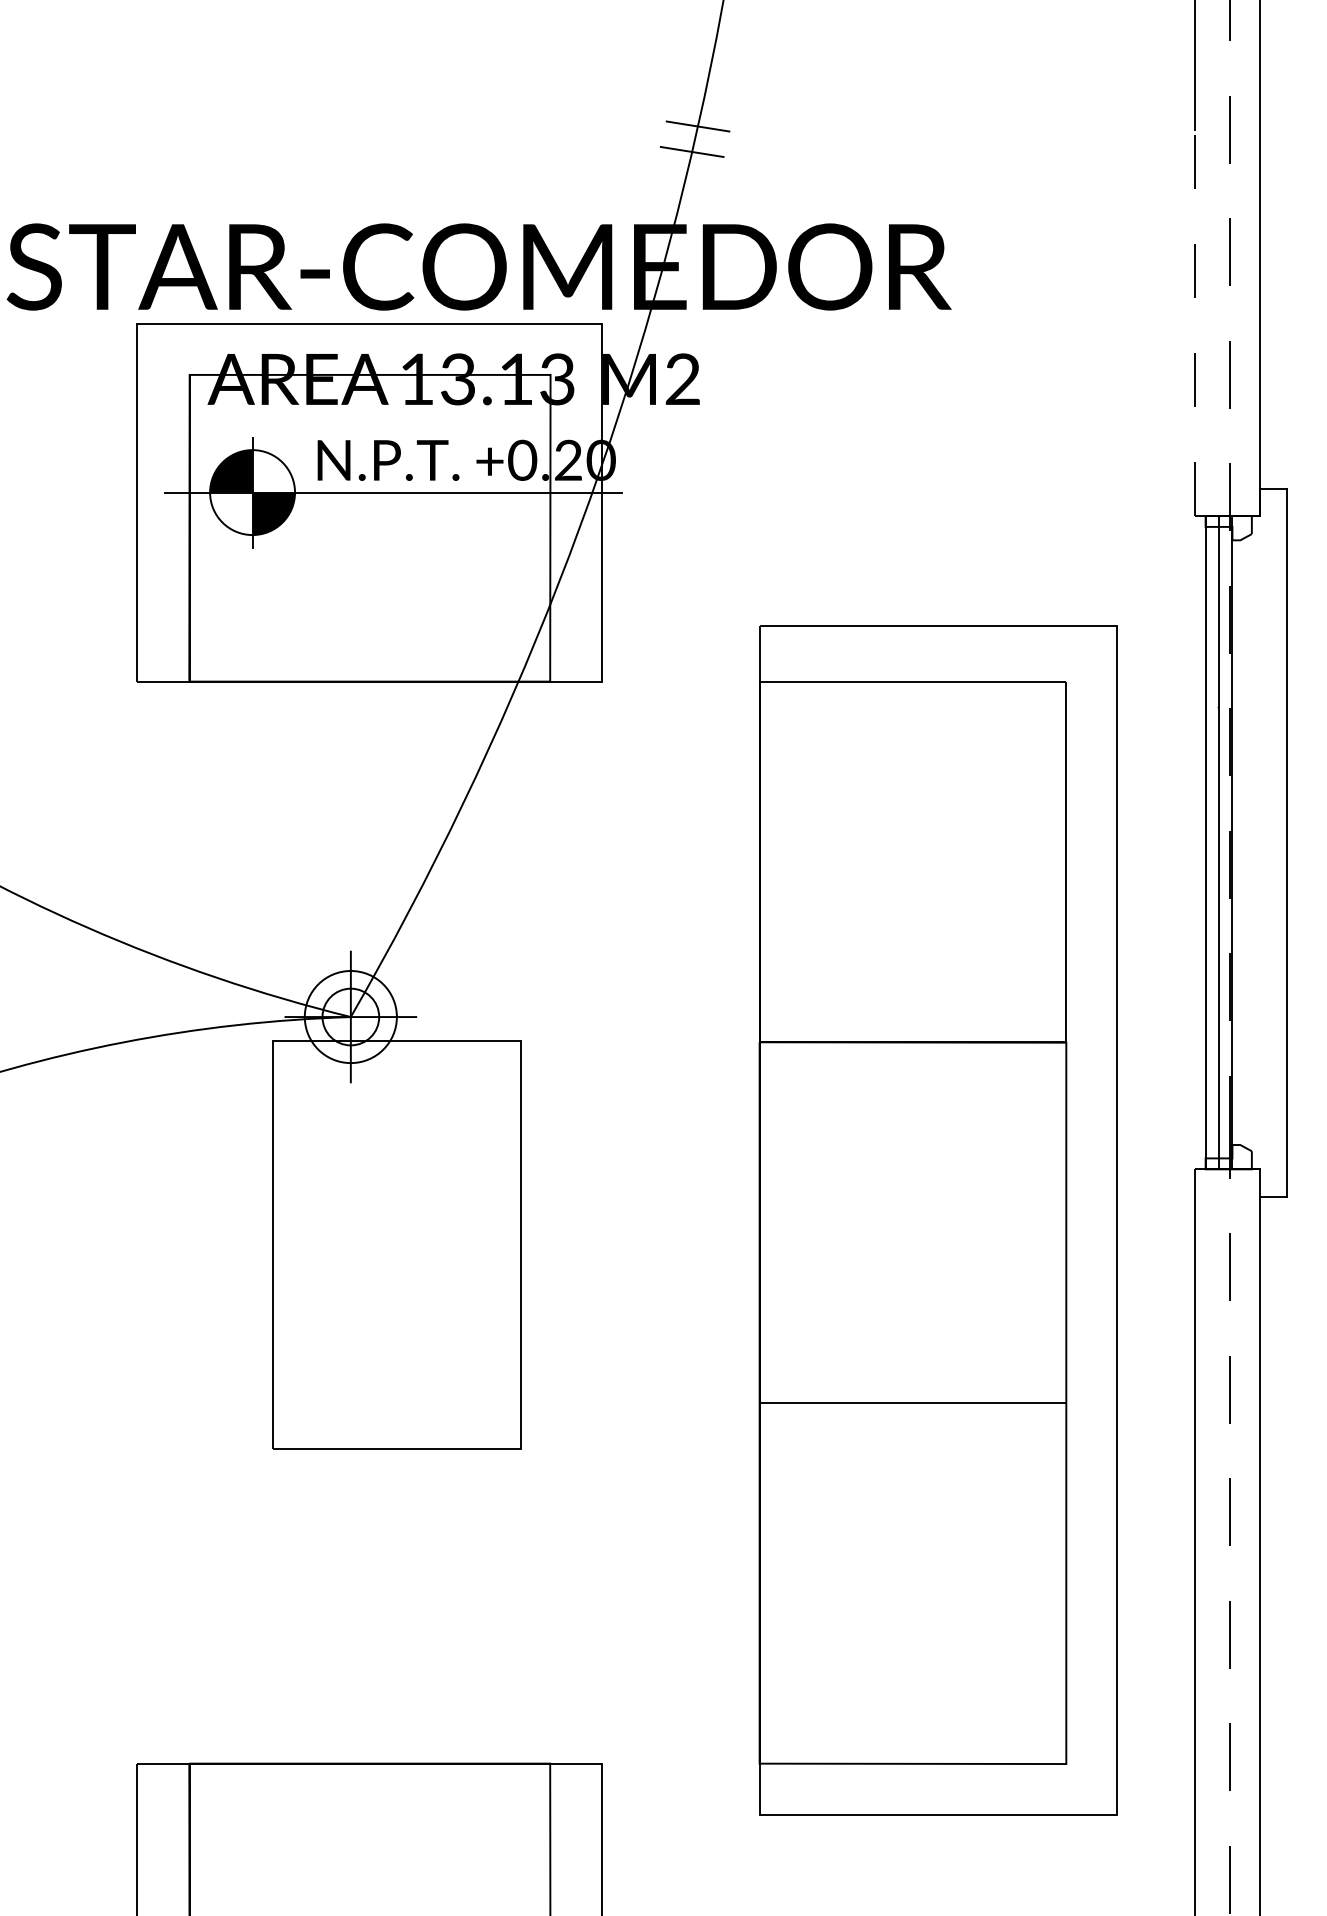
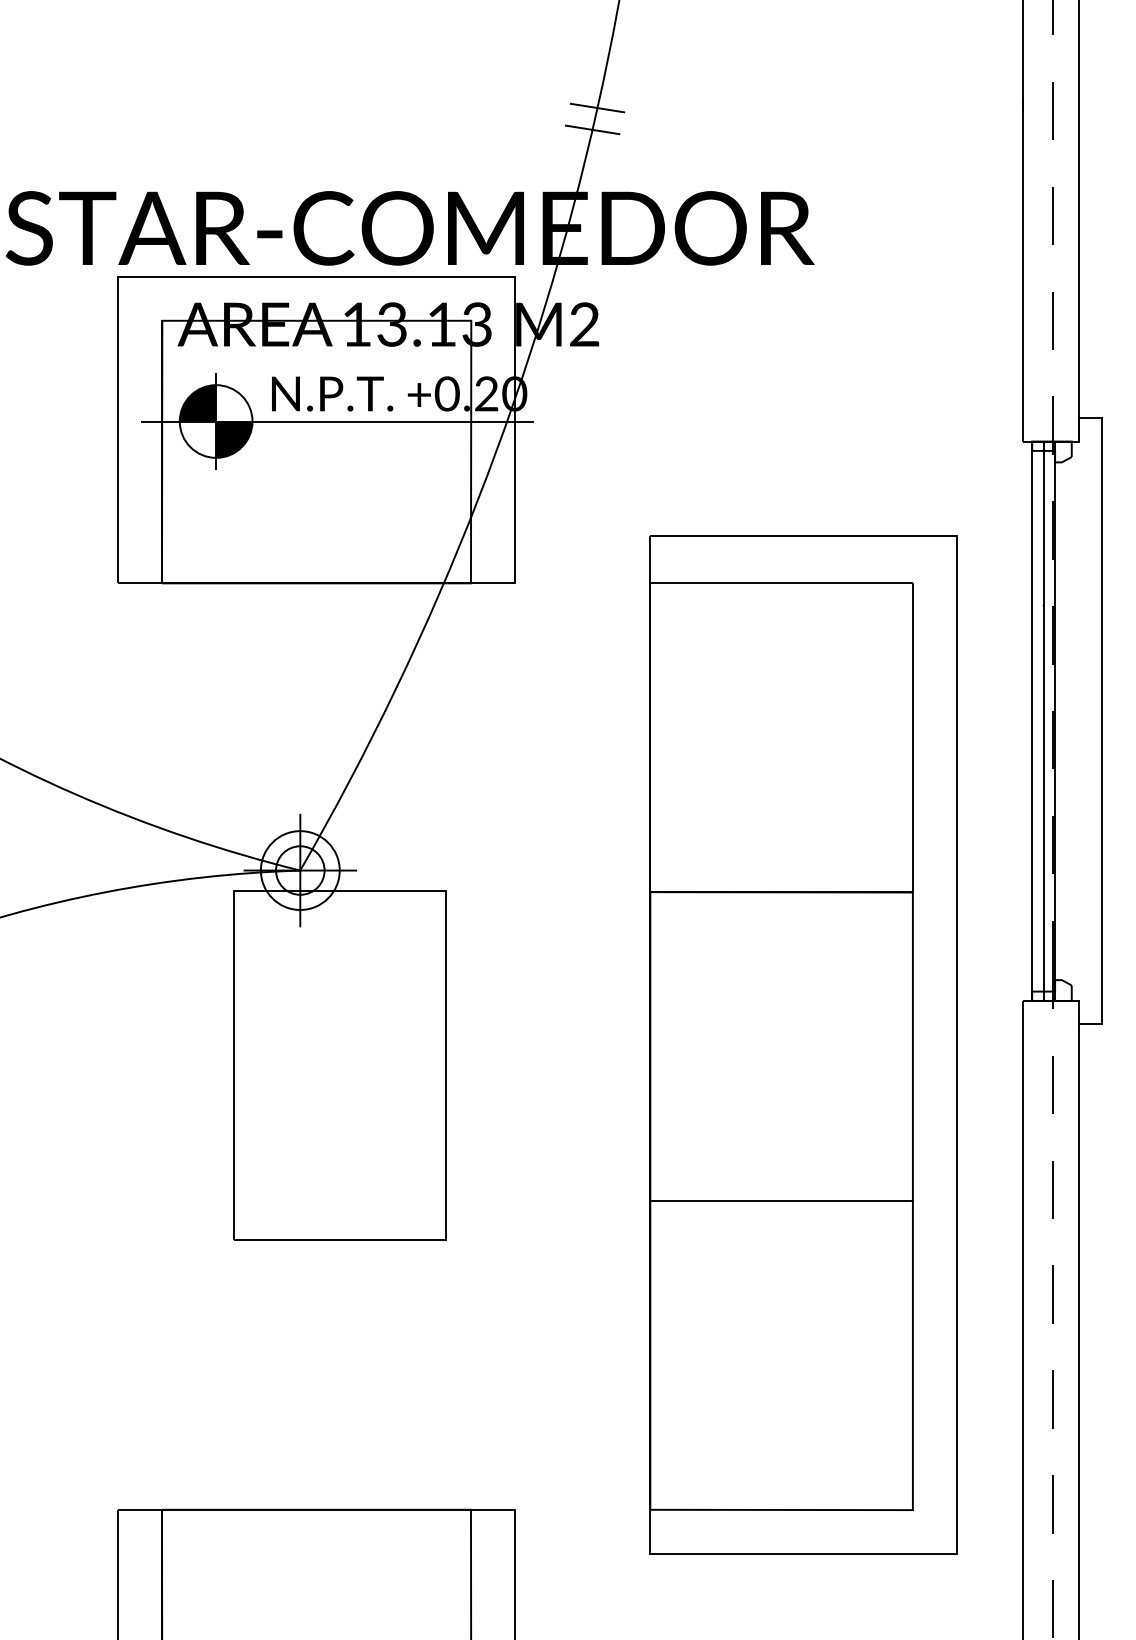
line: (1194, 315) -> (1022, 269), dashed -> solid

